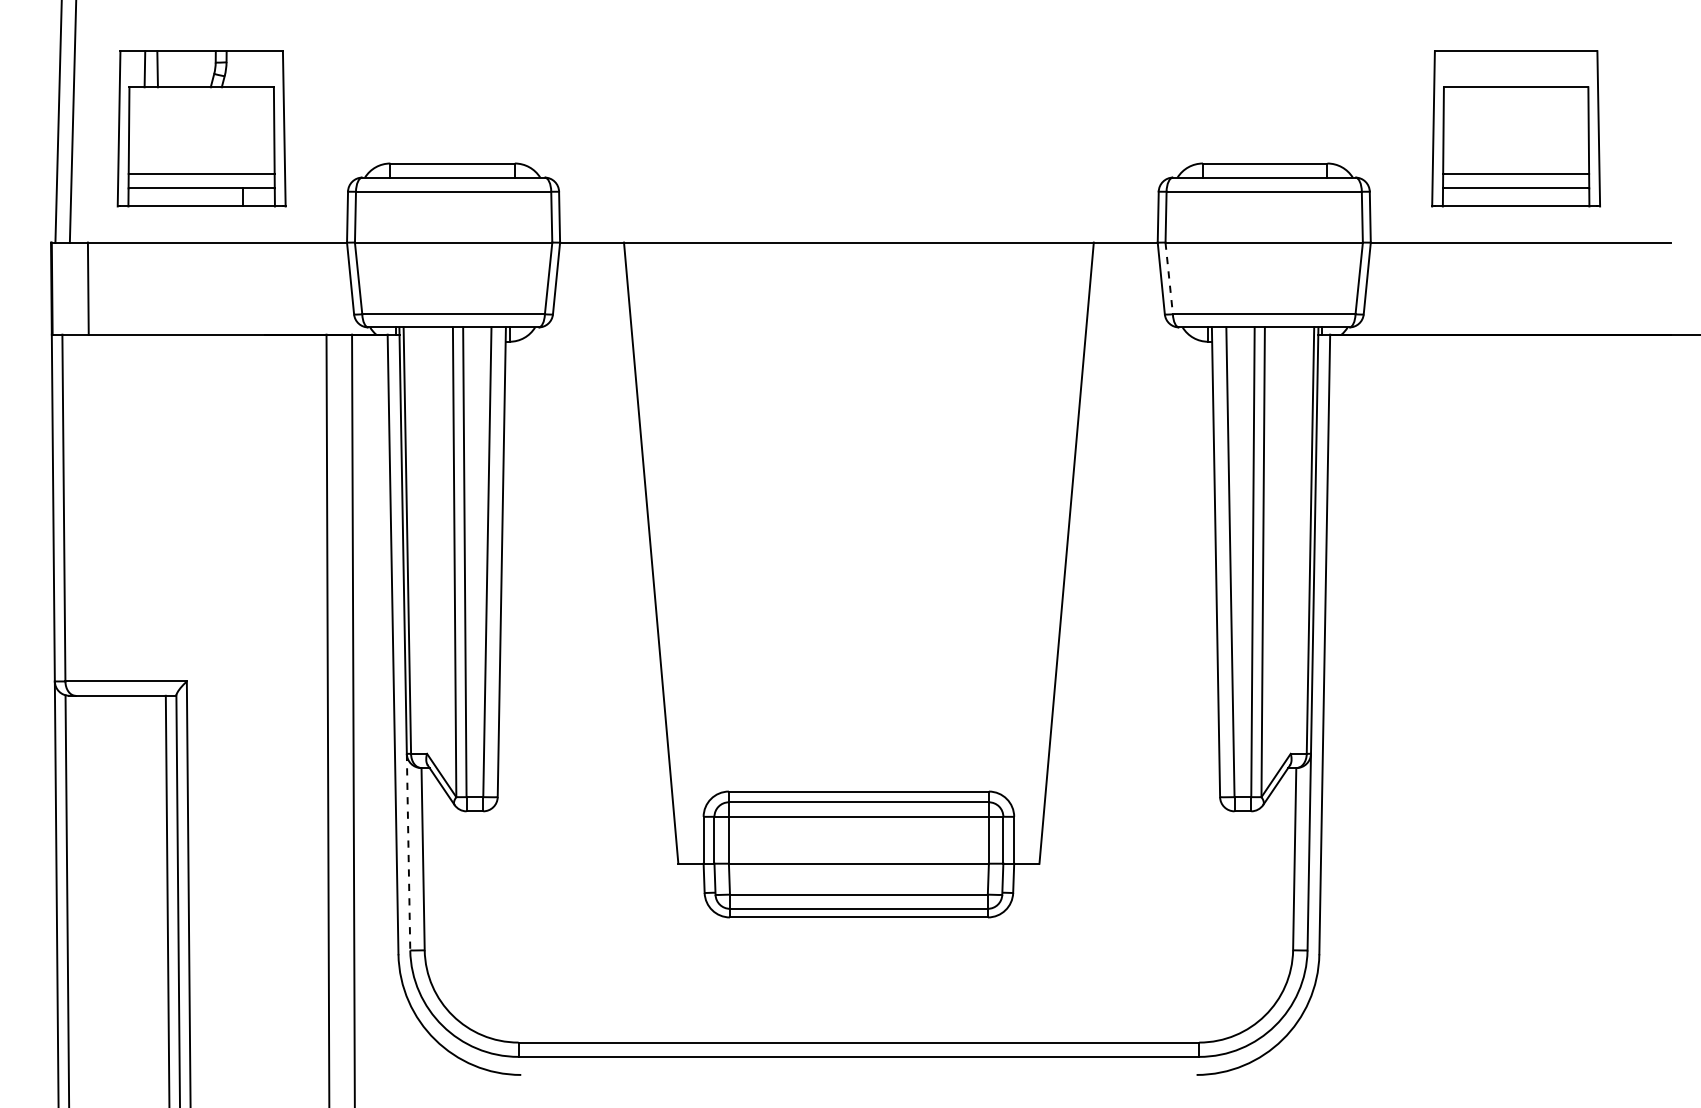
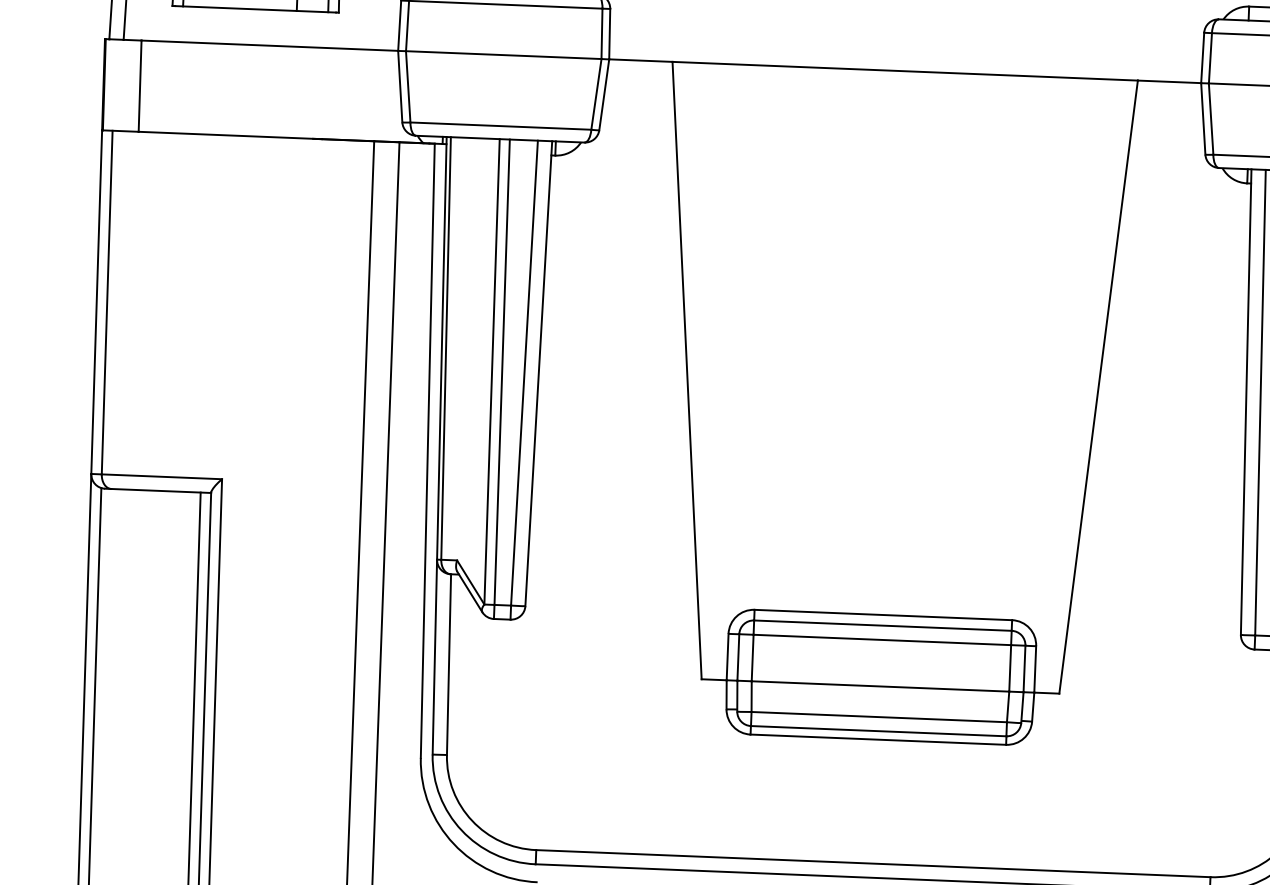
line: (1169, 278) -> (1211, 119), dashed -> solid
line: (408, 852) -> (434, 657), dashed -> solid

